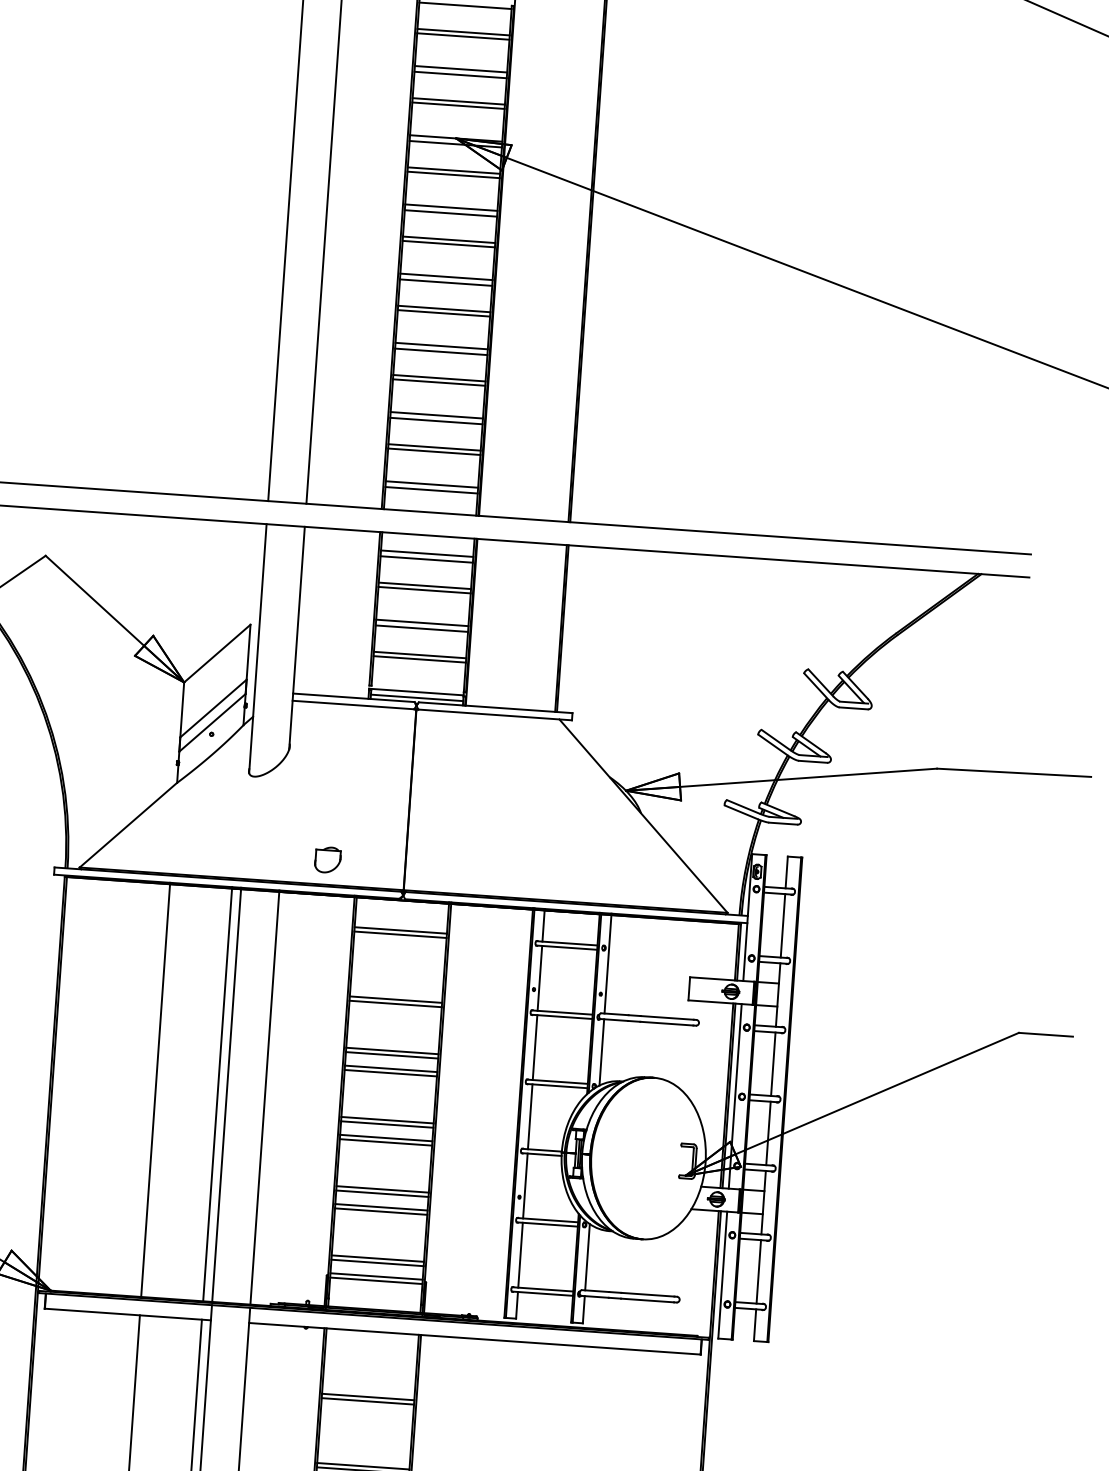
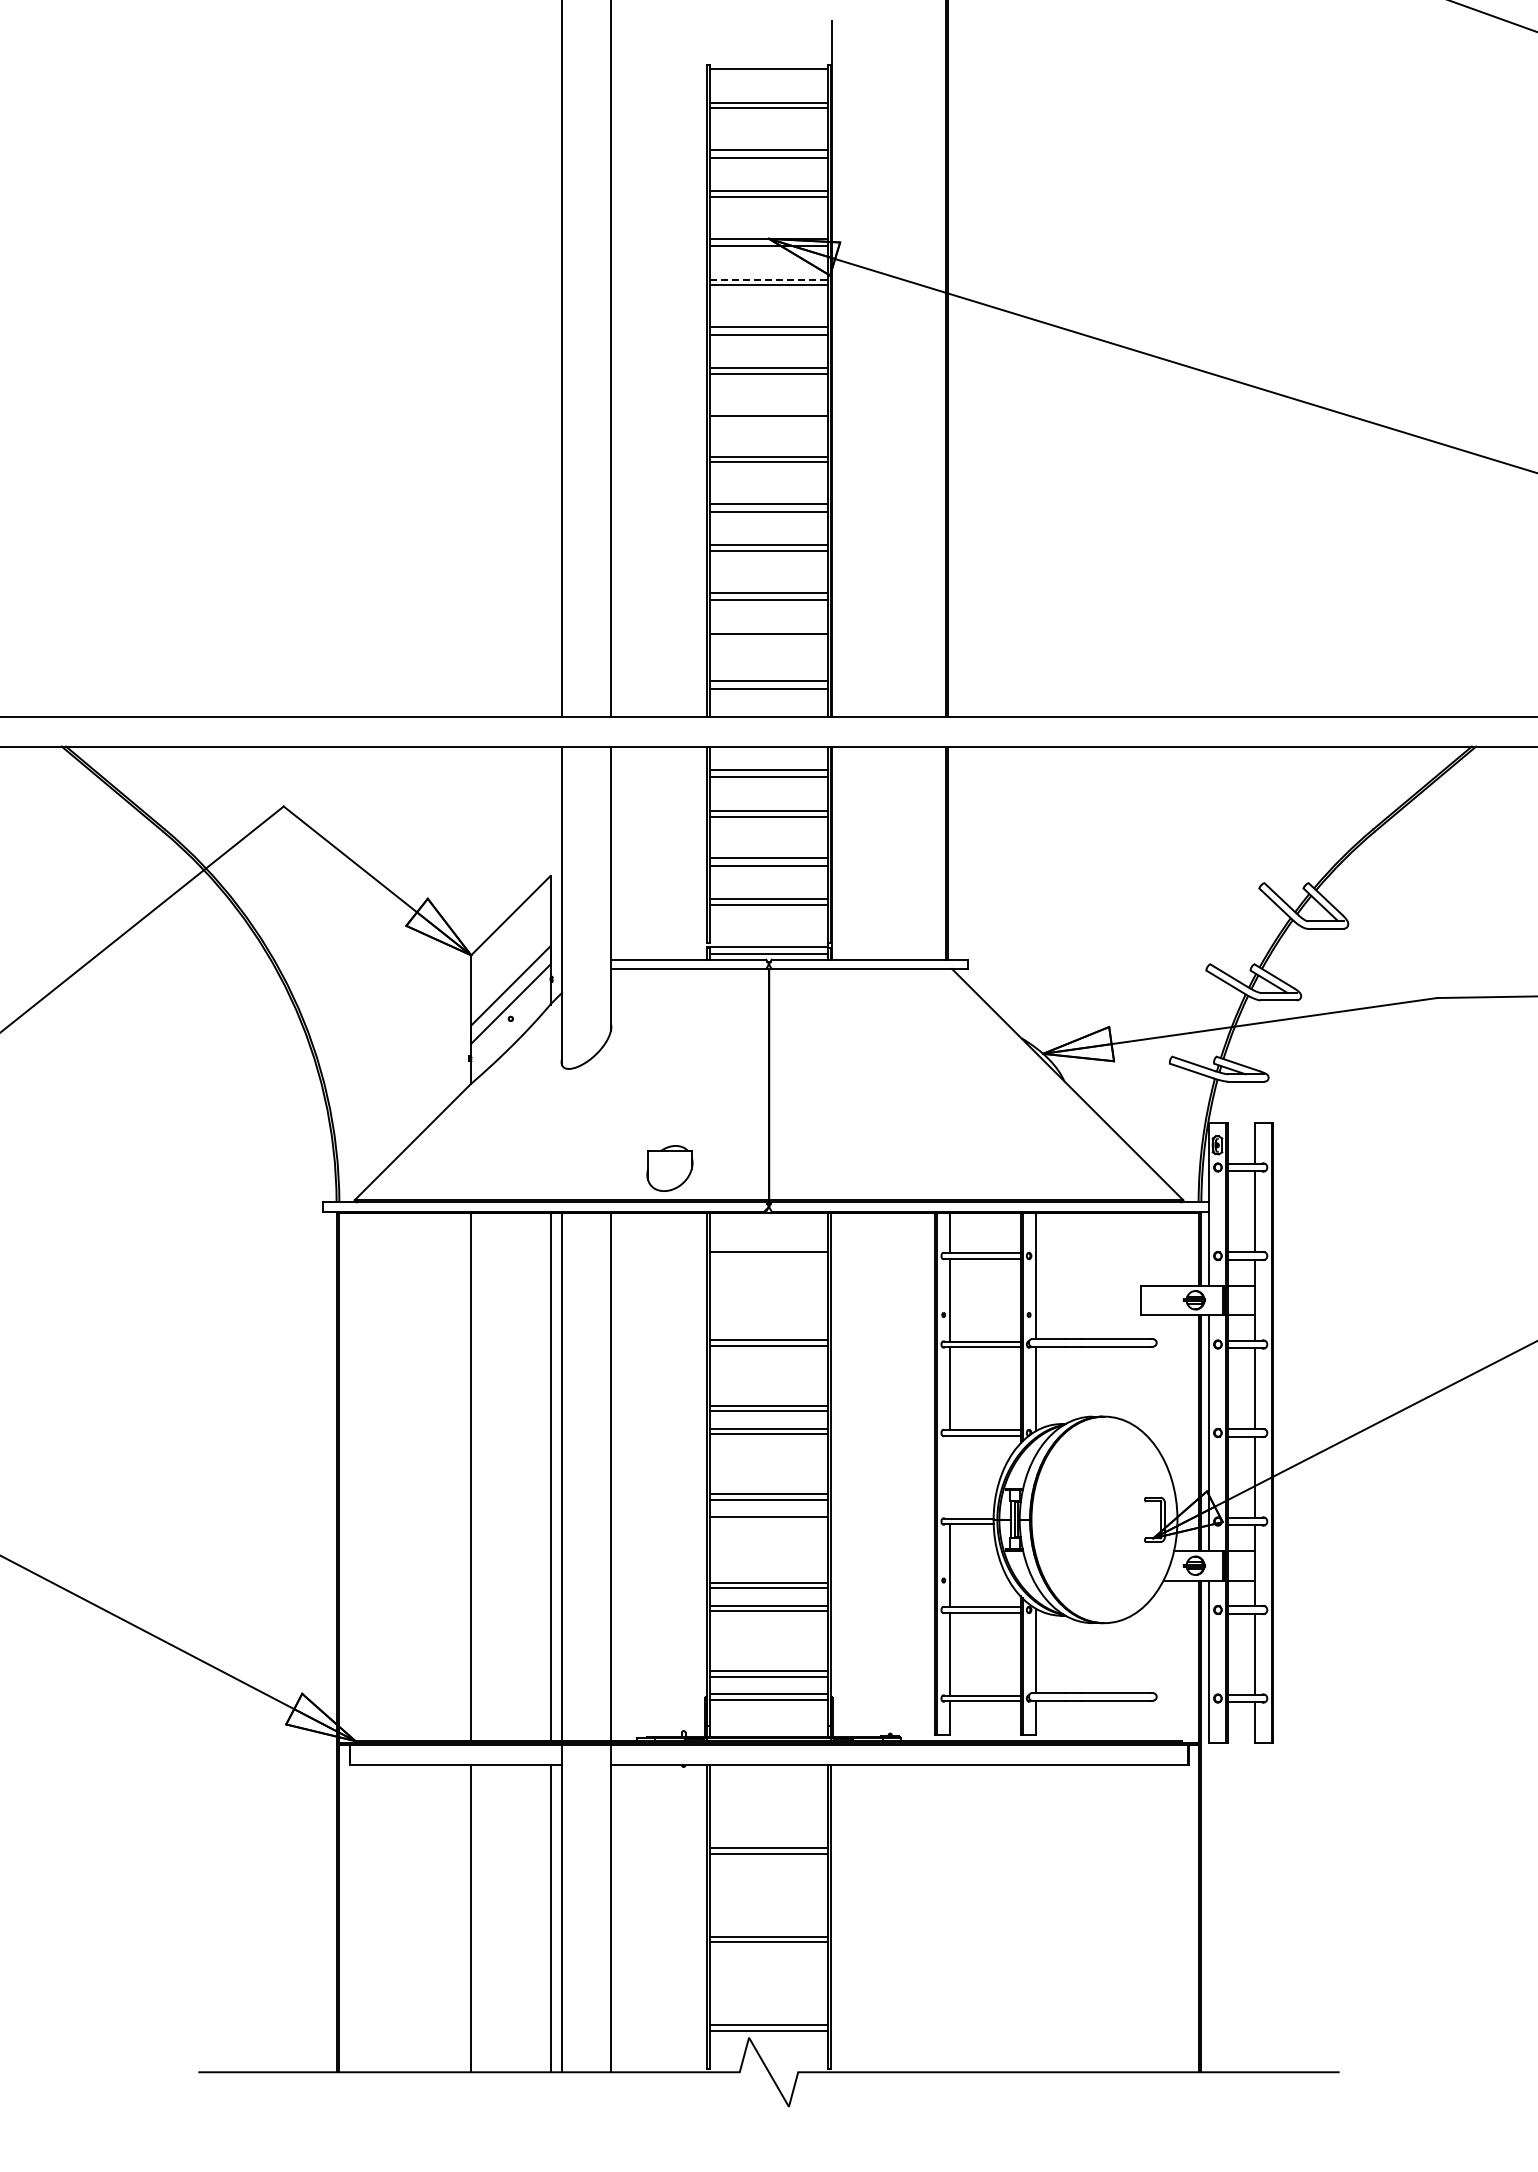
line: (454, 170) -> (769, 279), solid -> dashed
line: (445, 282) -> (768, 423), removed
line: (433, 451) -> (768, 639), removed
part: (327, 859) -> (669, 1168), size x1.4
line: (400, 935) -> (768, 1257), removed
line: (530, 1116) -> (950, 1476), removed
line: (385, 1142) -> (768, 1522), removed

